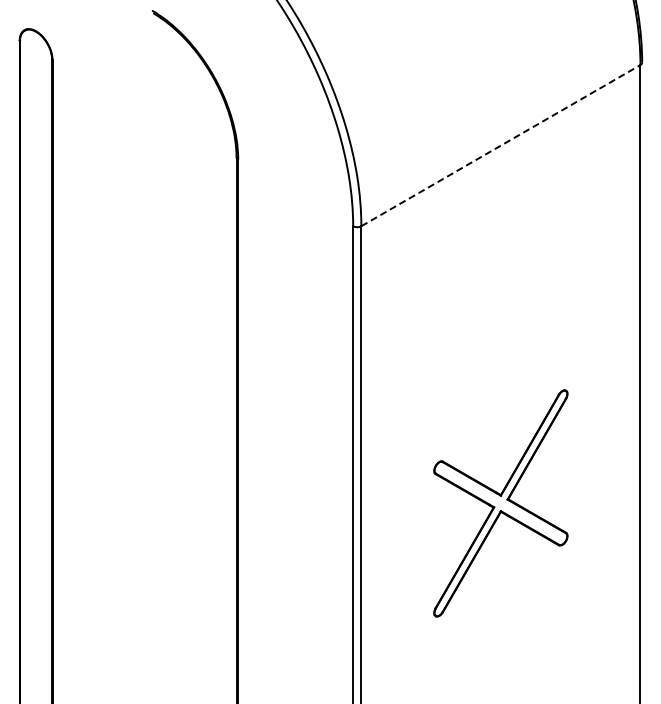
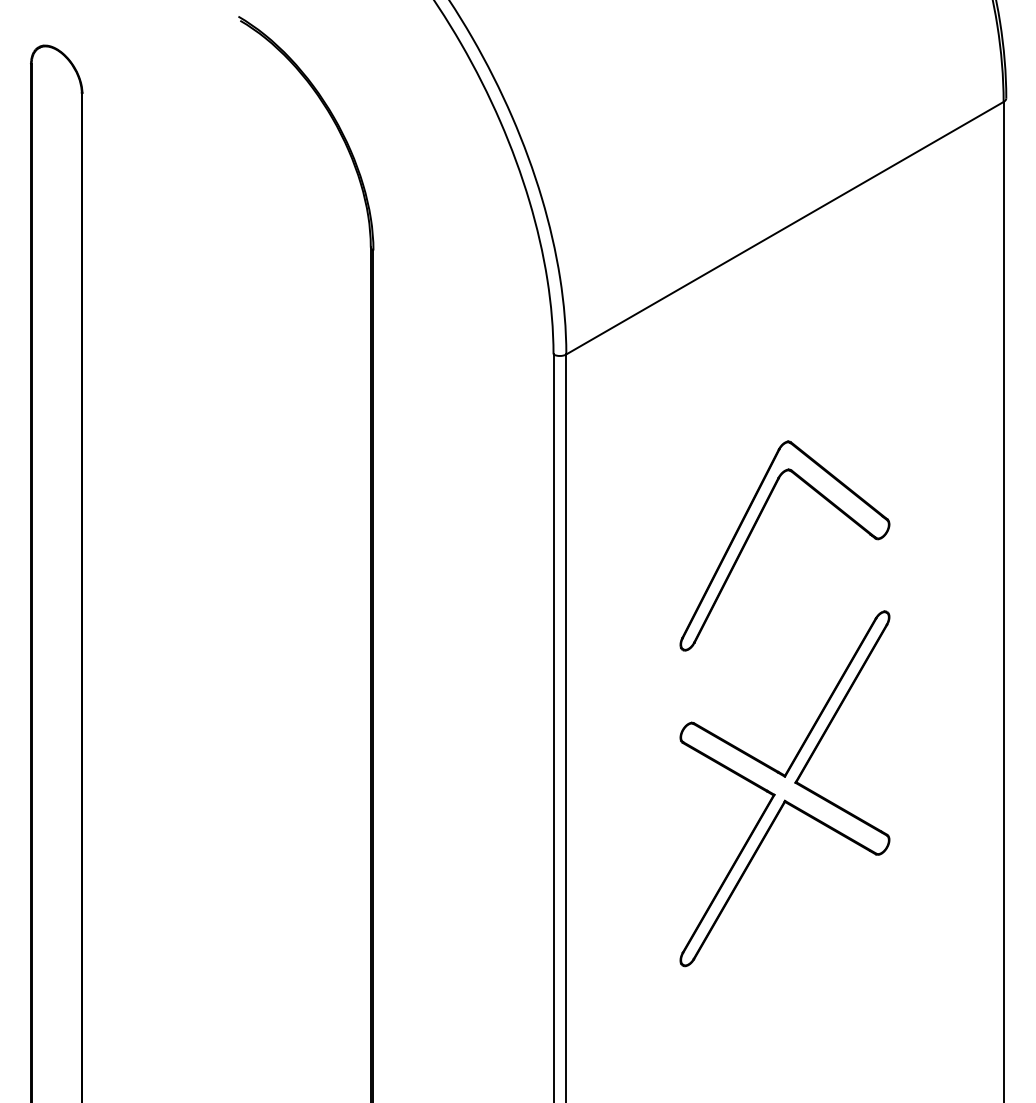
line: (501, 145) -> (785, 227), dashed -> solid
part: (482, 336) -> (756, 527), added

